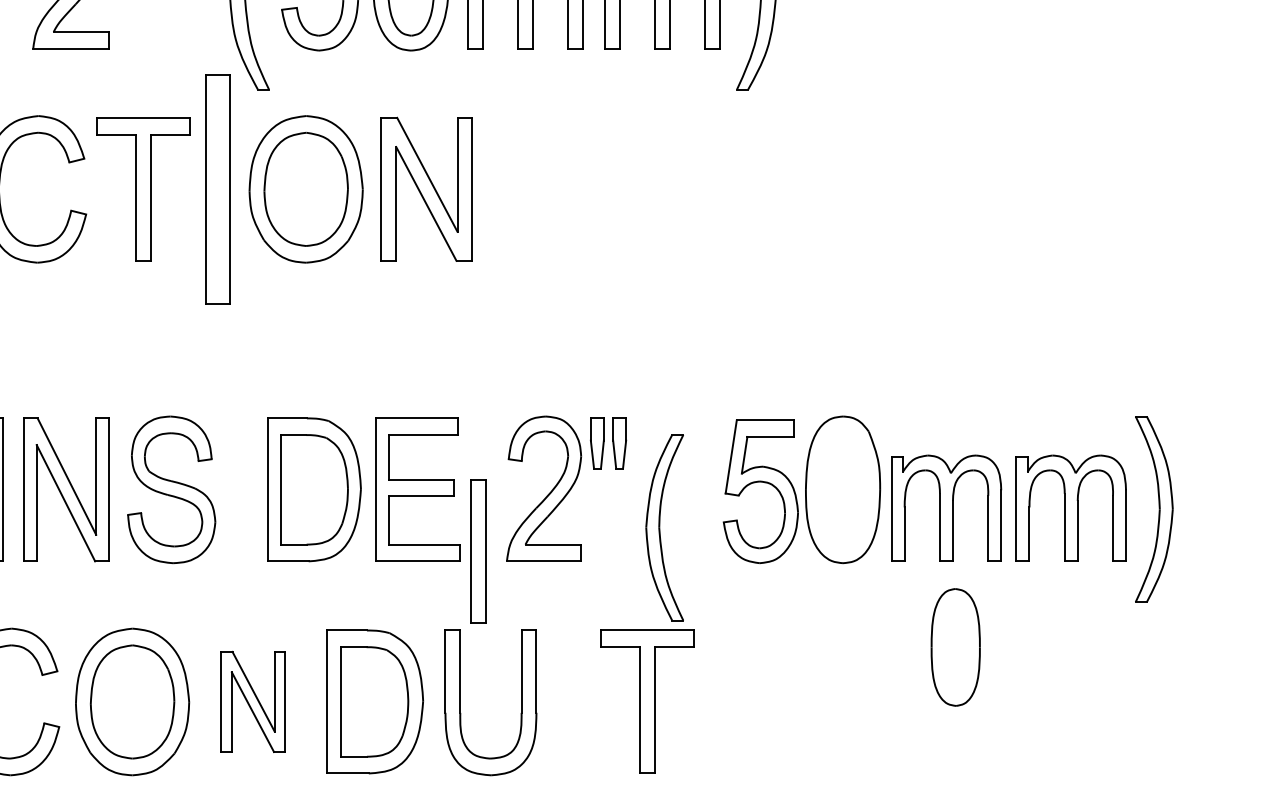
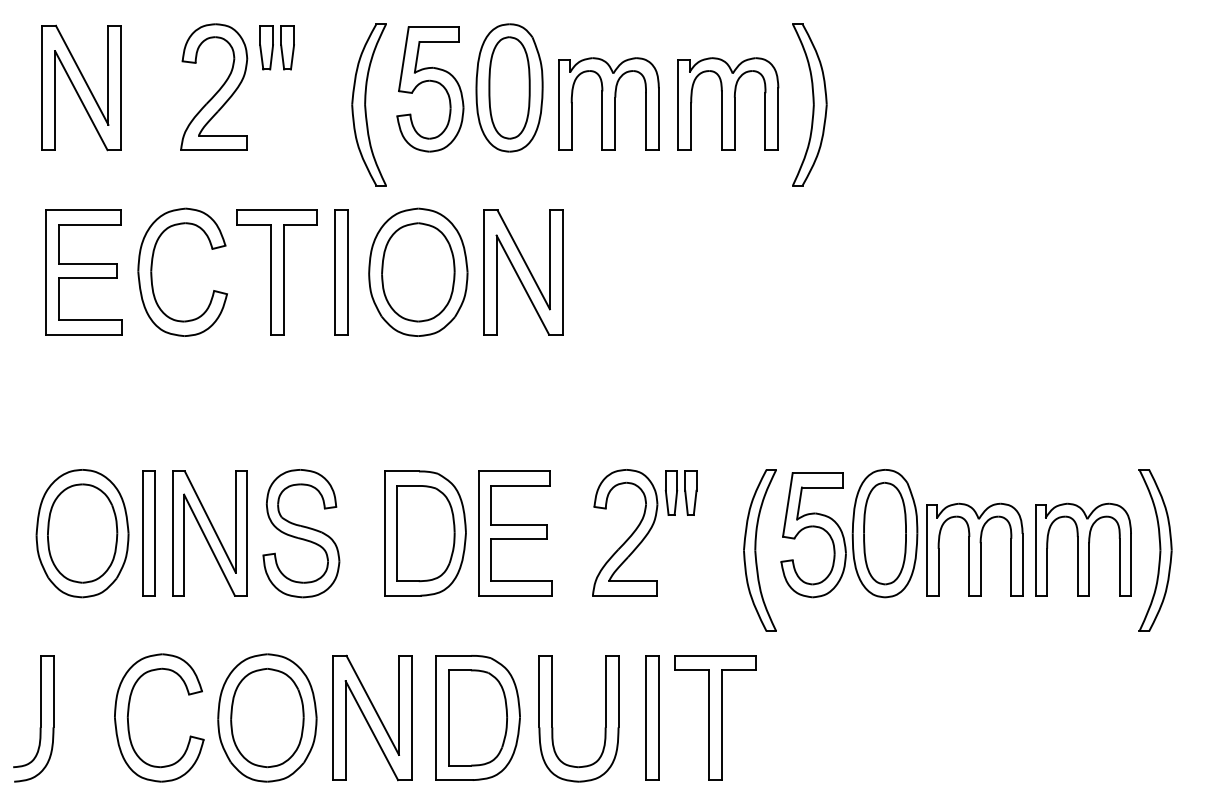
part: (217, 189) -> (341, 272), size x0.62
part: (664, 527) -> (759, 550), moved
part: (478, 550) -> (652, 717), moved
part: (955, 647) -> (884, 533), moved
part: (253, 701) -> (372, 717), size x1.43

